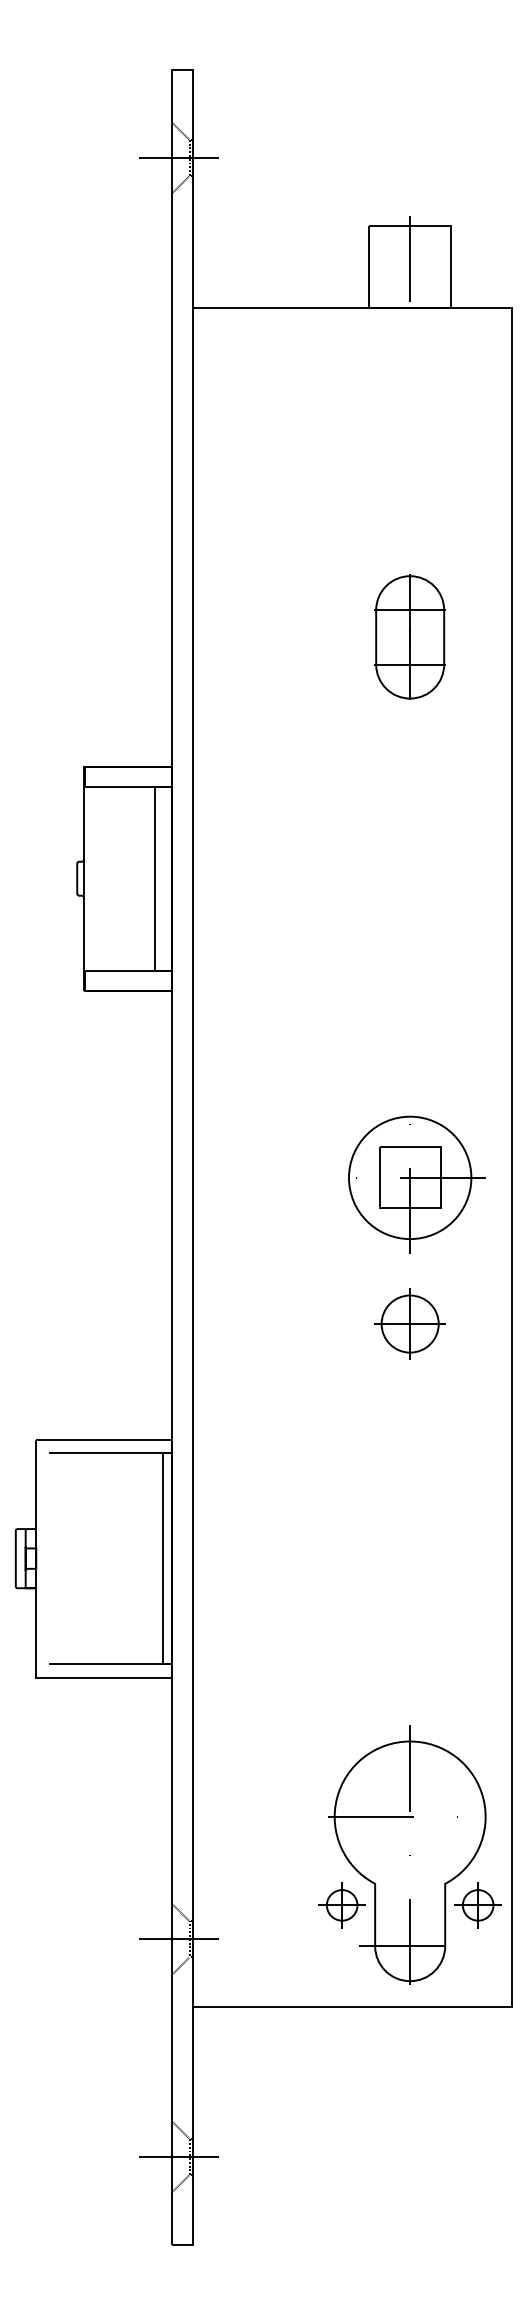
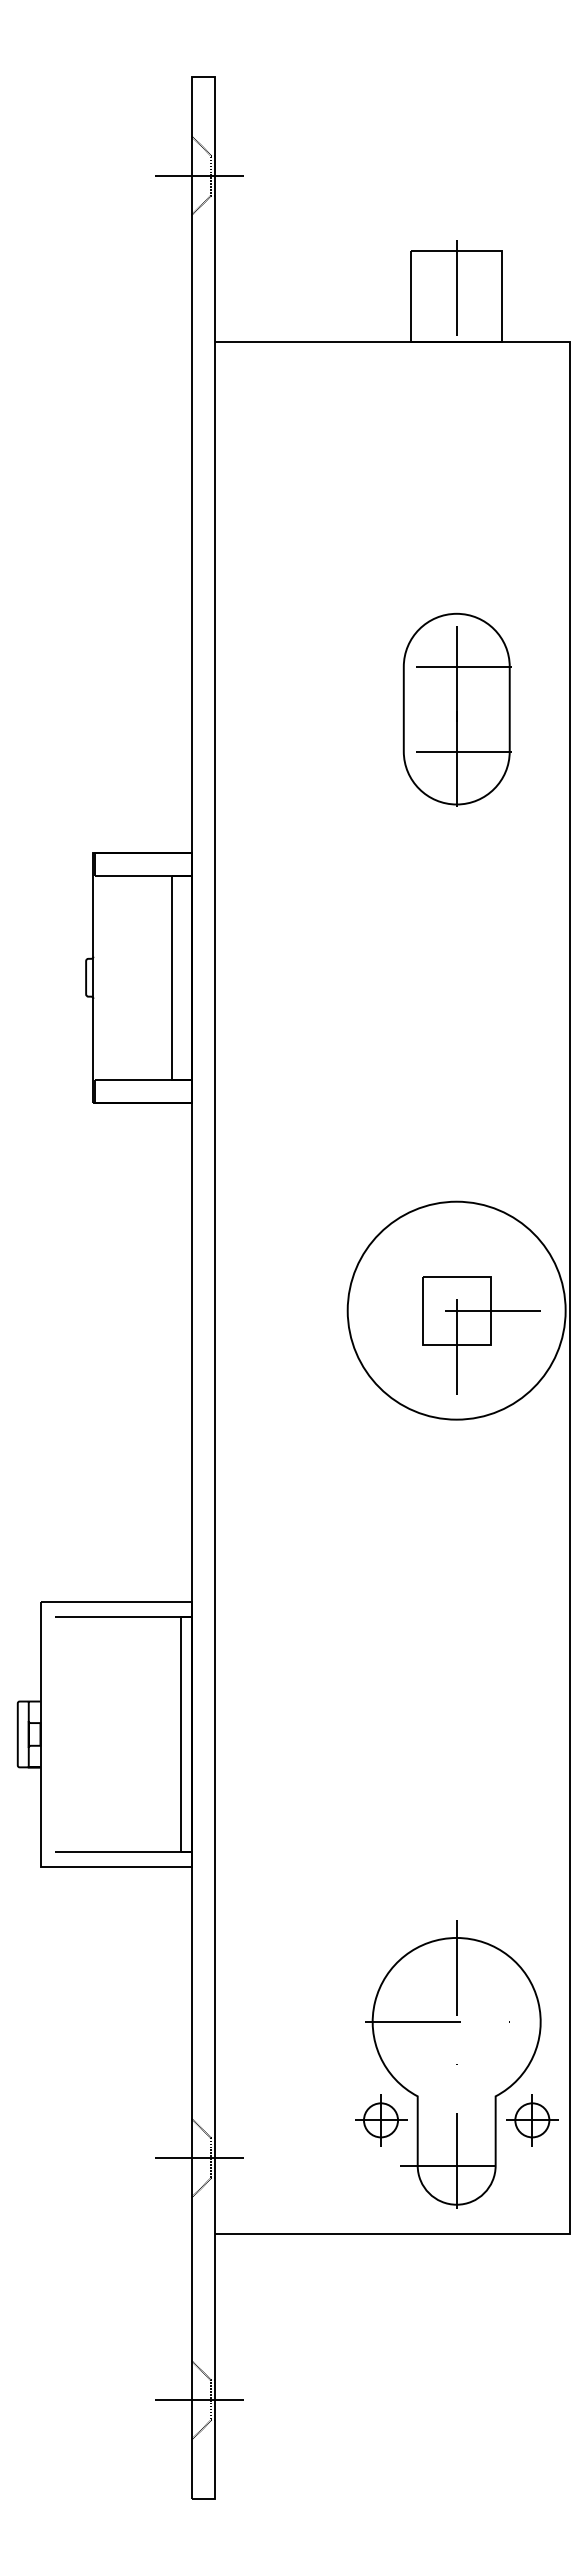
part: (410, 636) -> (456, 708), size x1.4
circle: (410, 1177) -> (456, 1310), size x1.6
part: (410, 1324) -> (456, 1473), removed

